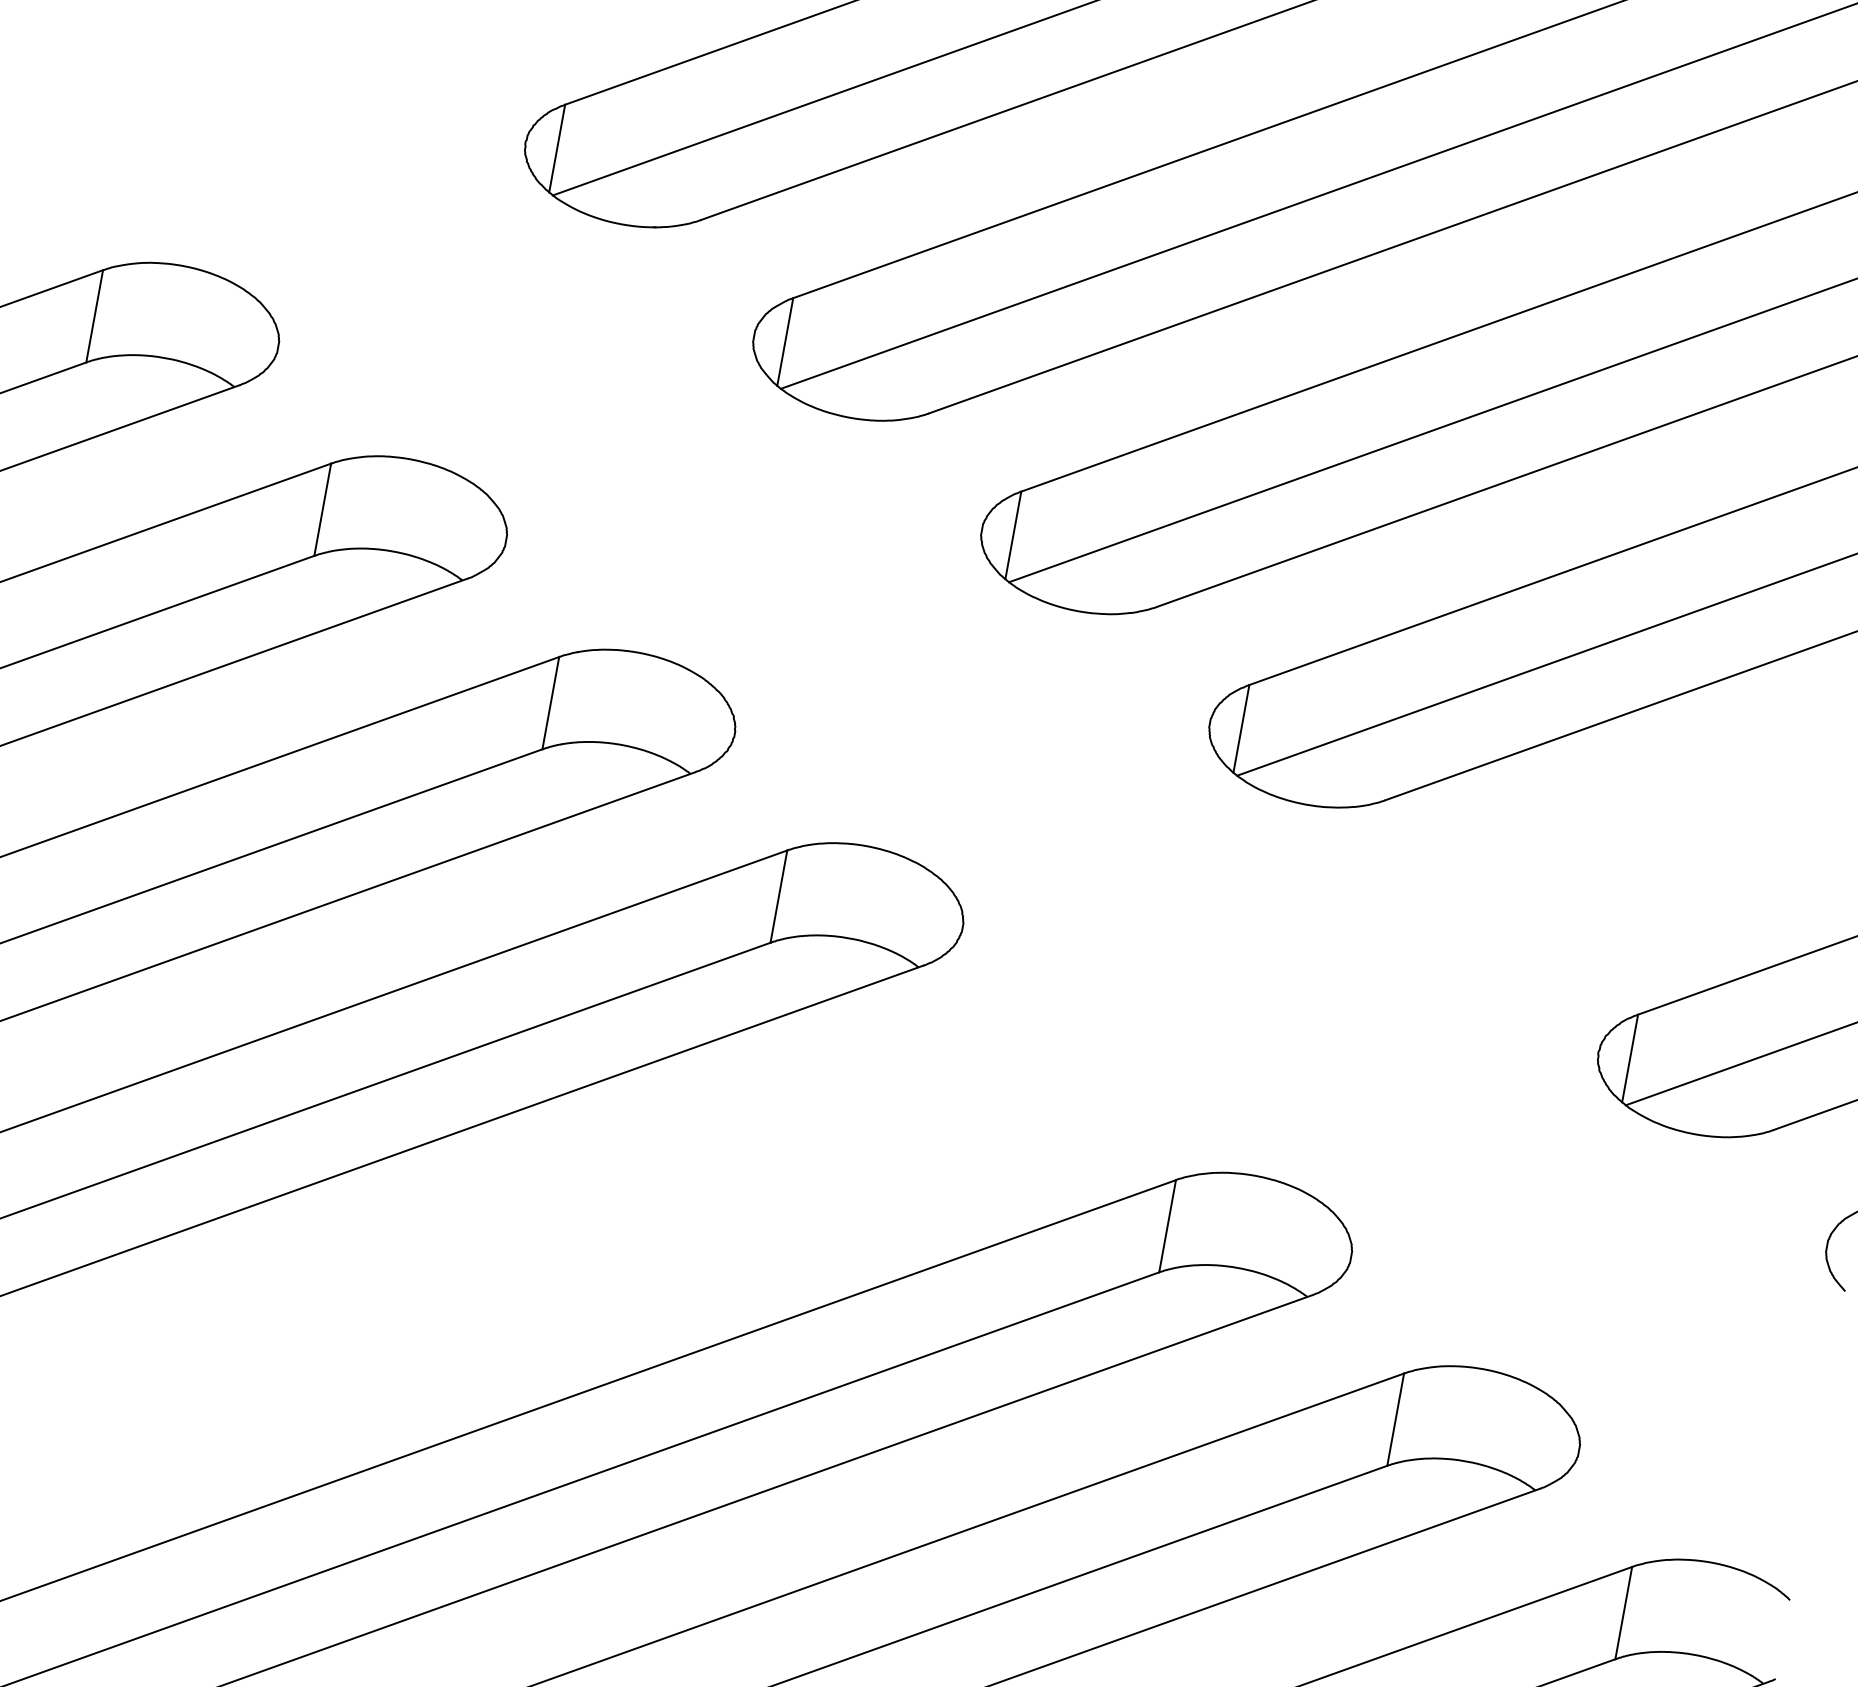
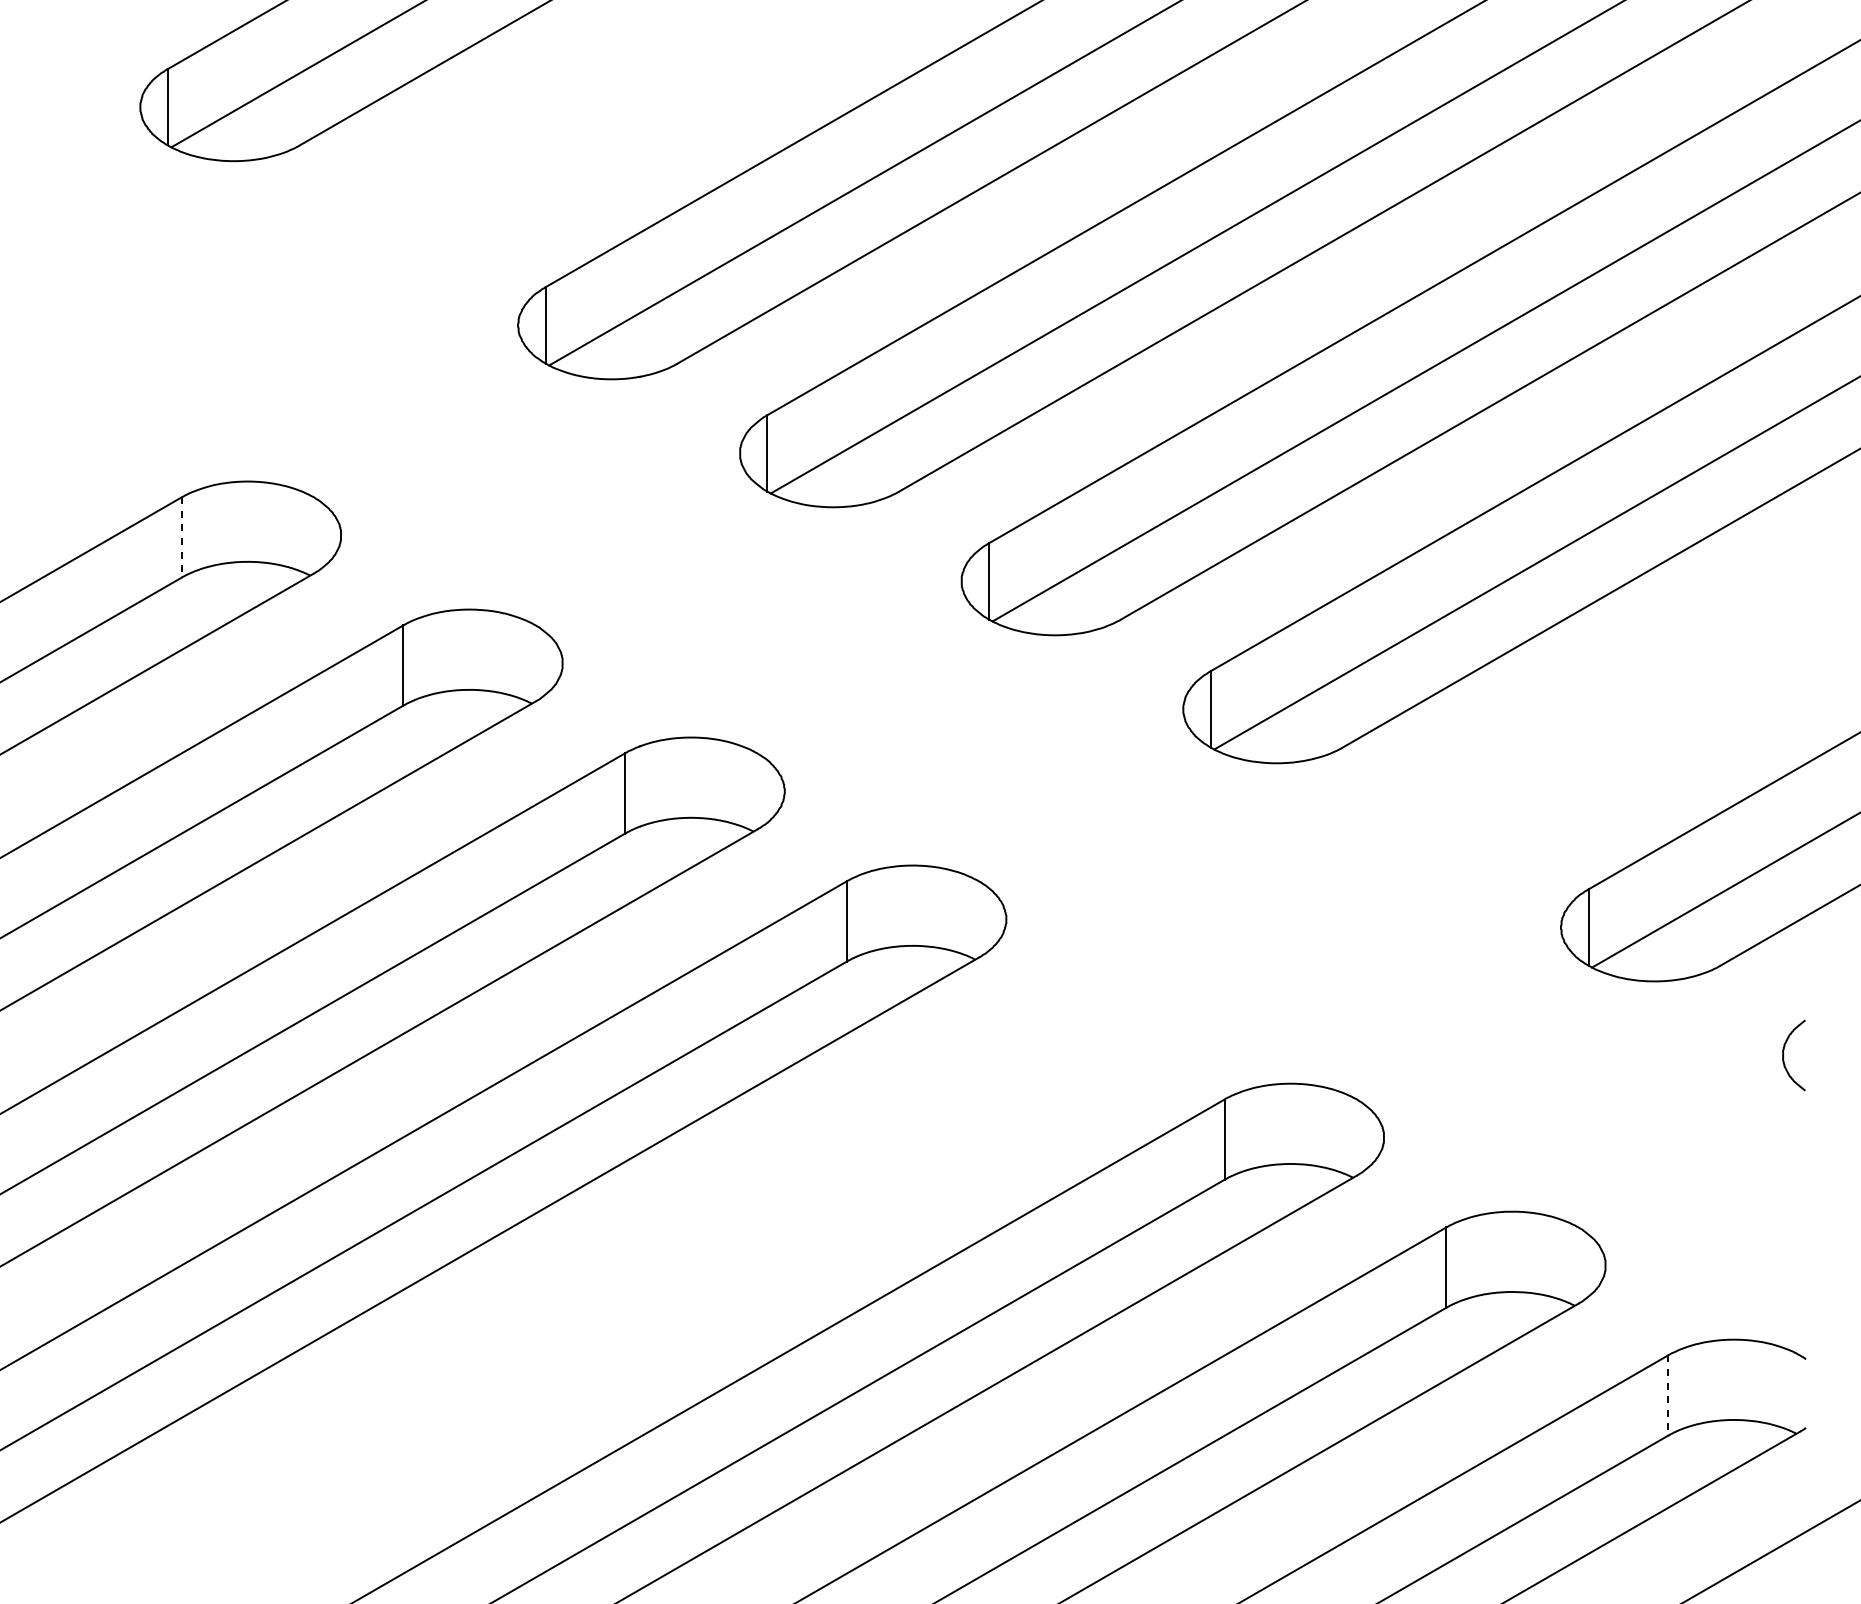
line: (94, 316) -> (181, 537), solid -> dashed
line: (1624, 1614) -> (1668, 1396), solid -> dashed

